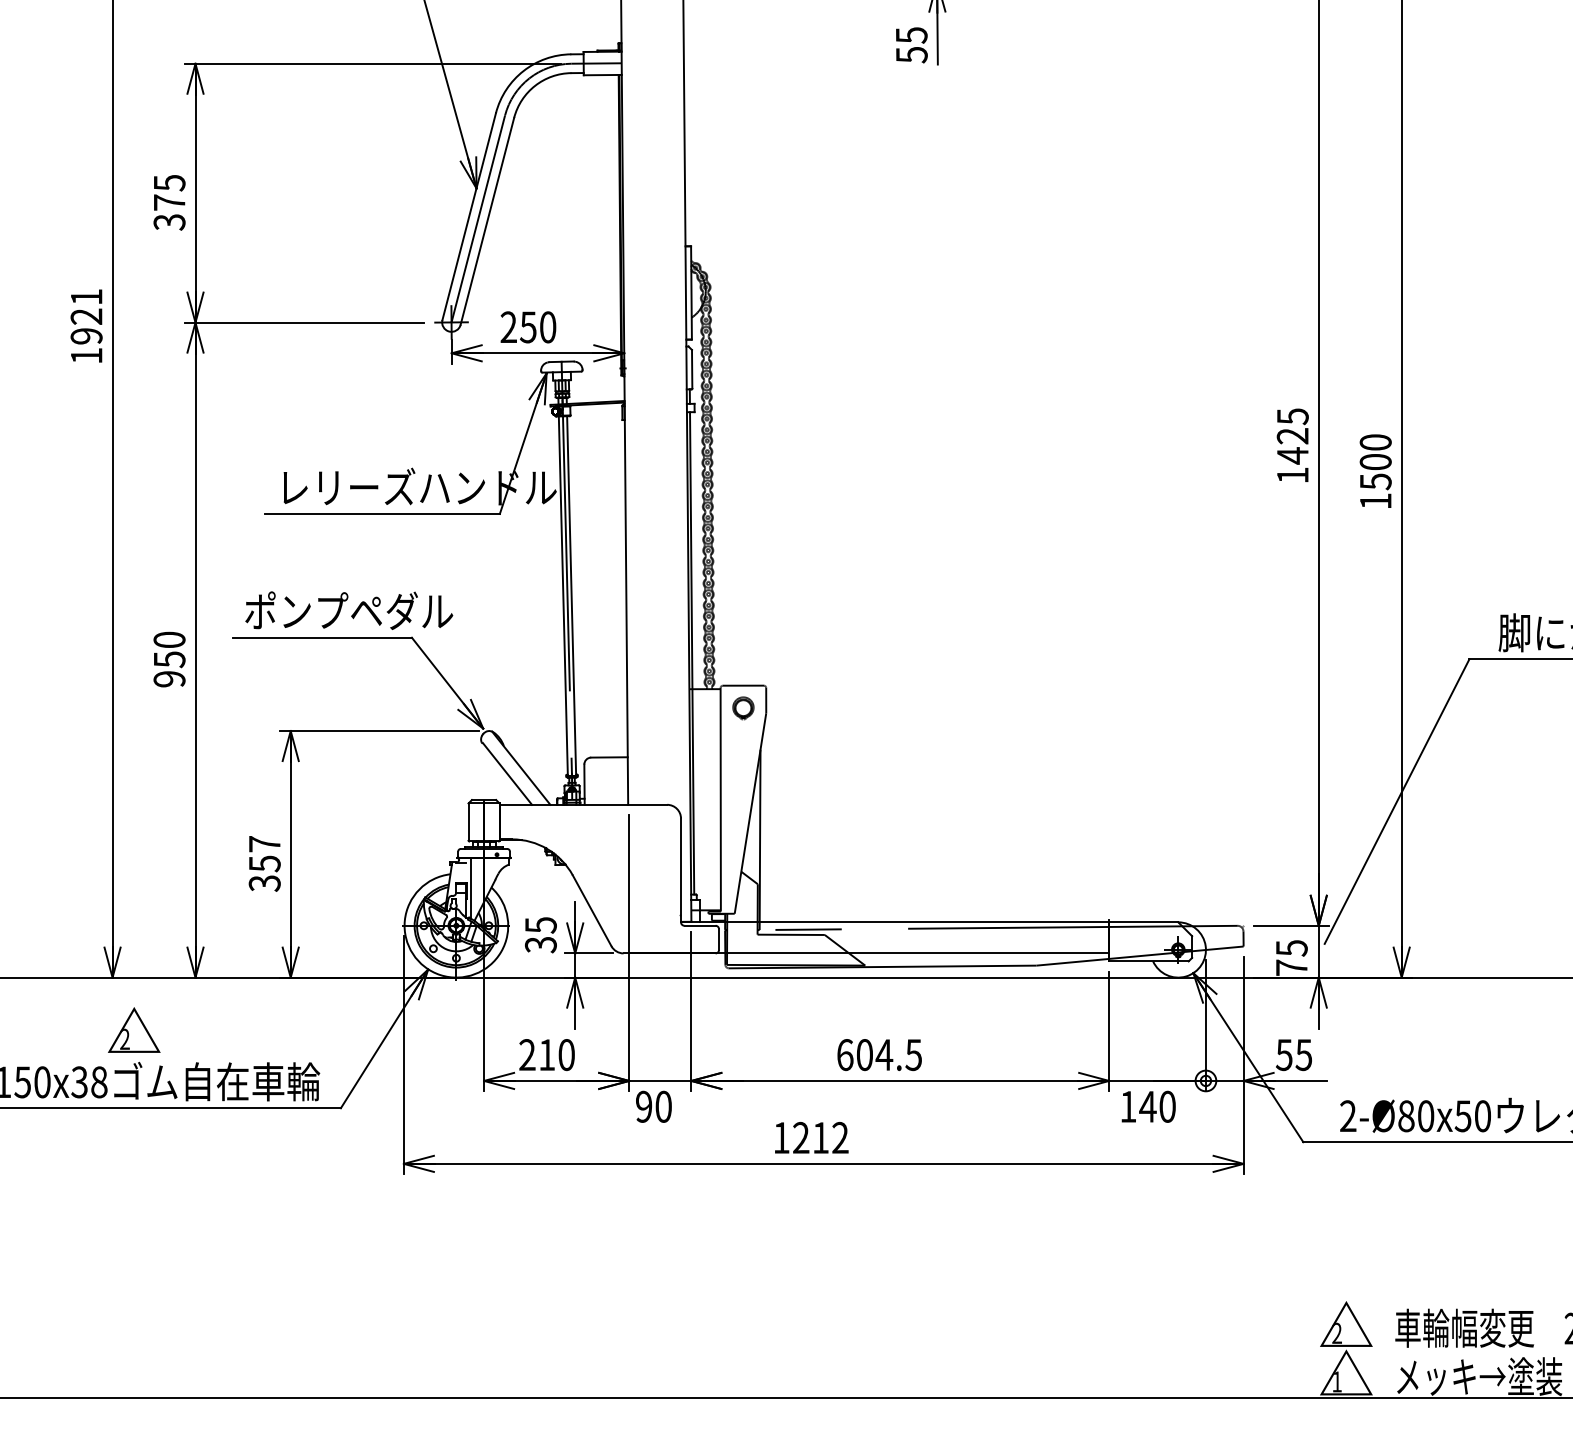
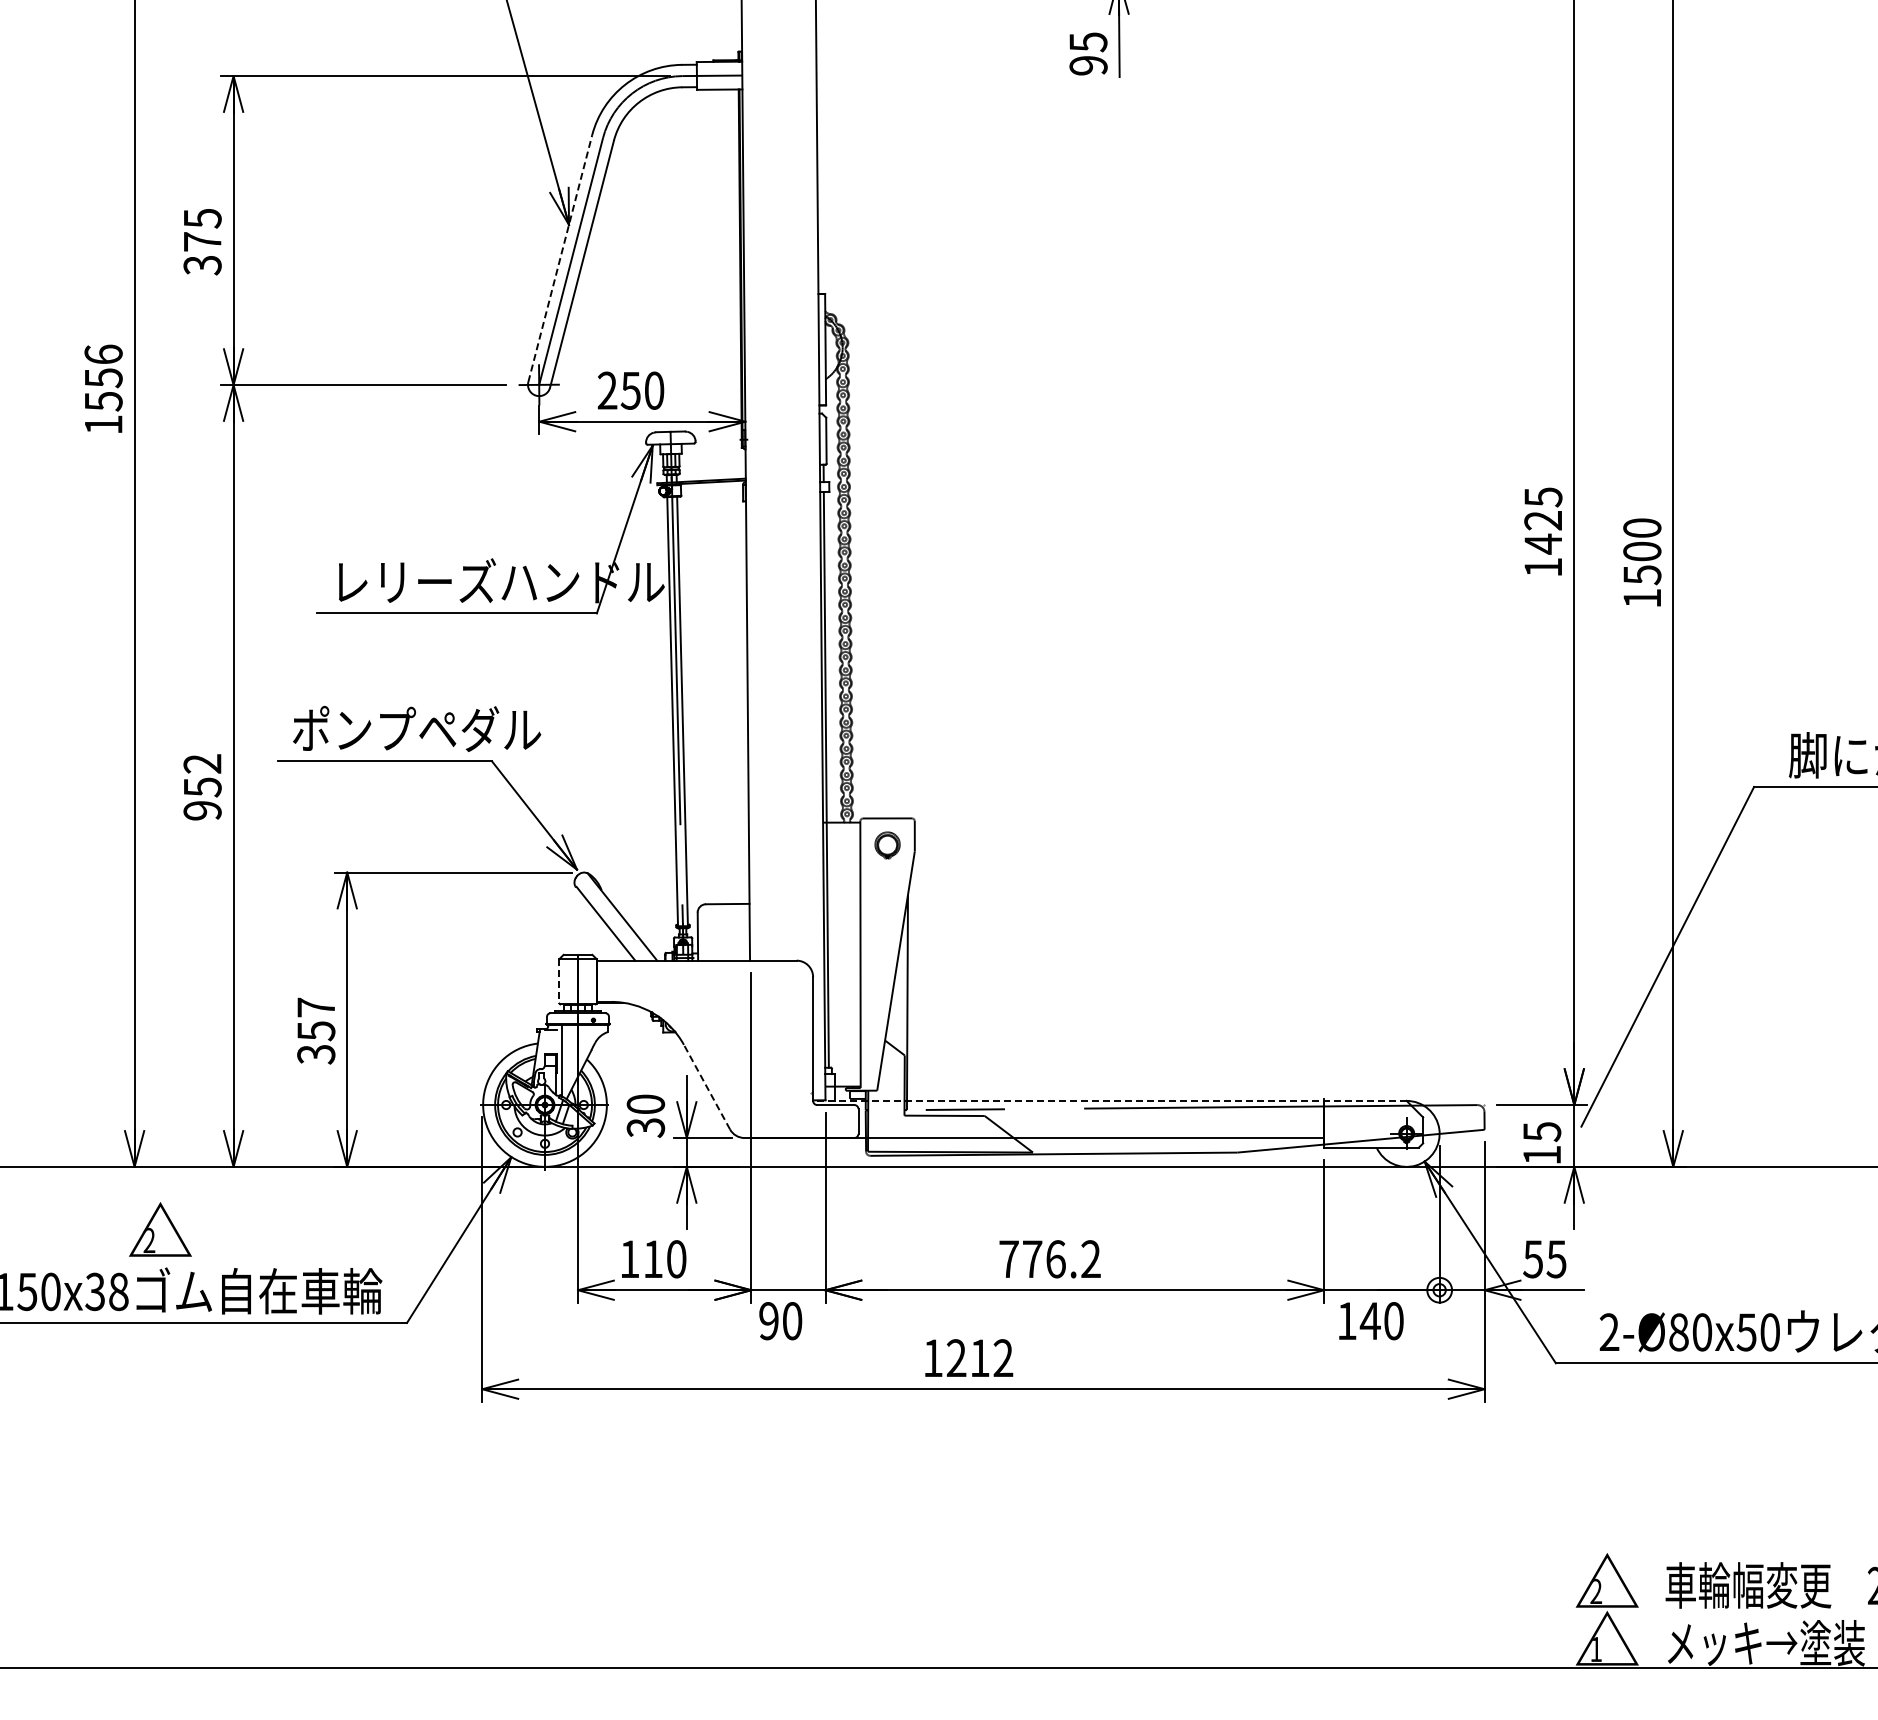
text: (911, 54) -> (1088, 65), 55 -> 95
line: (469, 216) -> (560, 258), solid -> dashed
text: (86, 316) -> (103, 377), 1921 -> 1556
text: (169, 639) -> (202, 763), 950 -> 952
line: (468, 822) -> (559, 981), solid -> dashed
line: (591, 910) -> (706, 1086), solid -> dashed
line: (929, 921) -> (1109, 1100), solid -> dashed
text: (540, 925) -> (645, 1104), 35 -> 30
text: (1291, 967) -> (1541, 1154), 75 -> 15
text: (527, 1054) -> (629, 1258), 210 -> 110
text: (879, 1055) -> (1049, 1259), 604.5 -> 776.2

